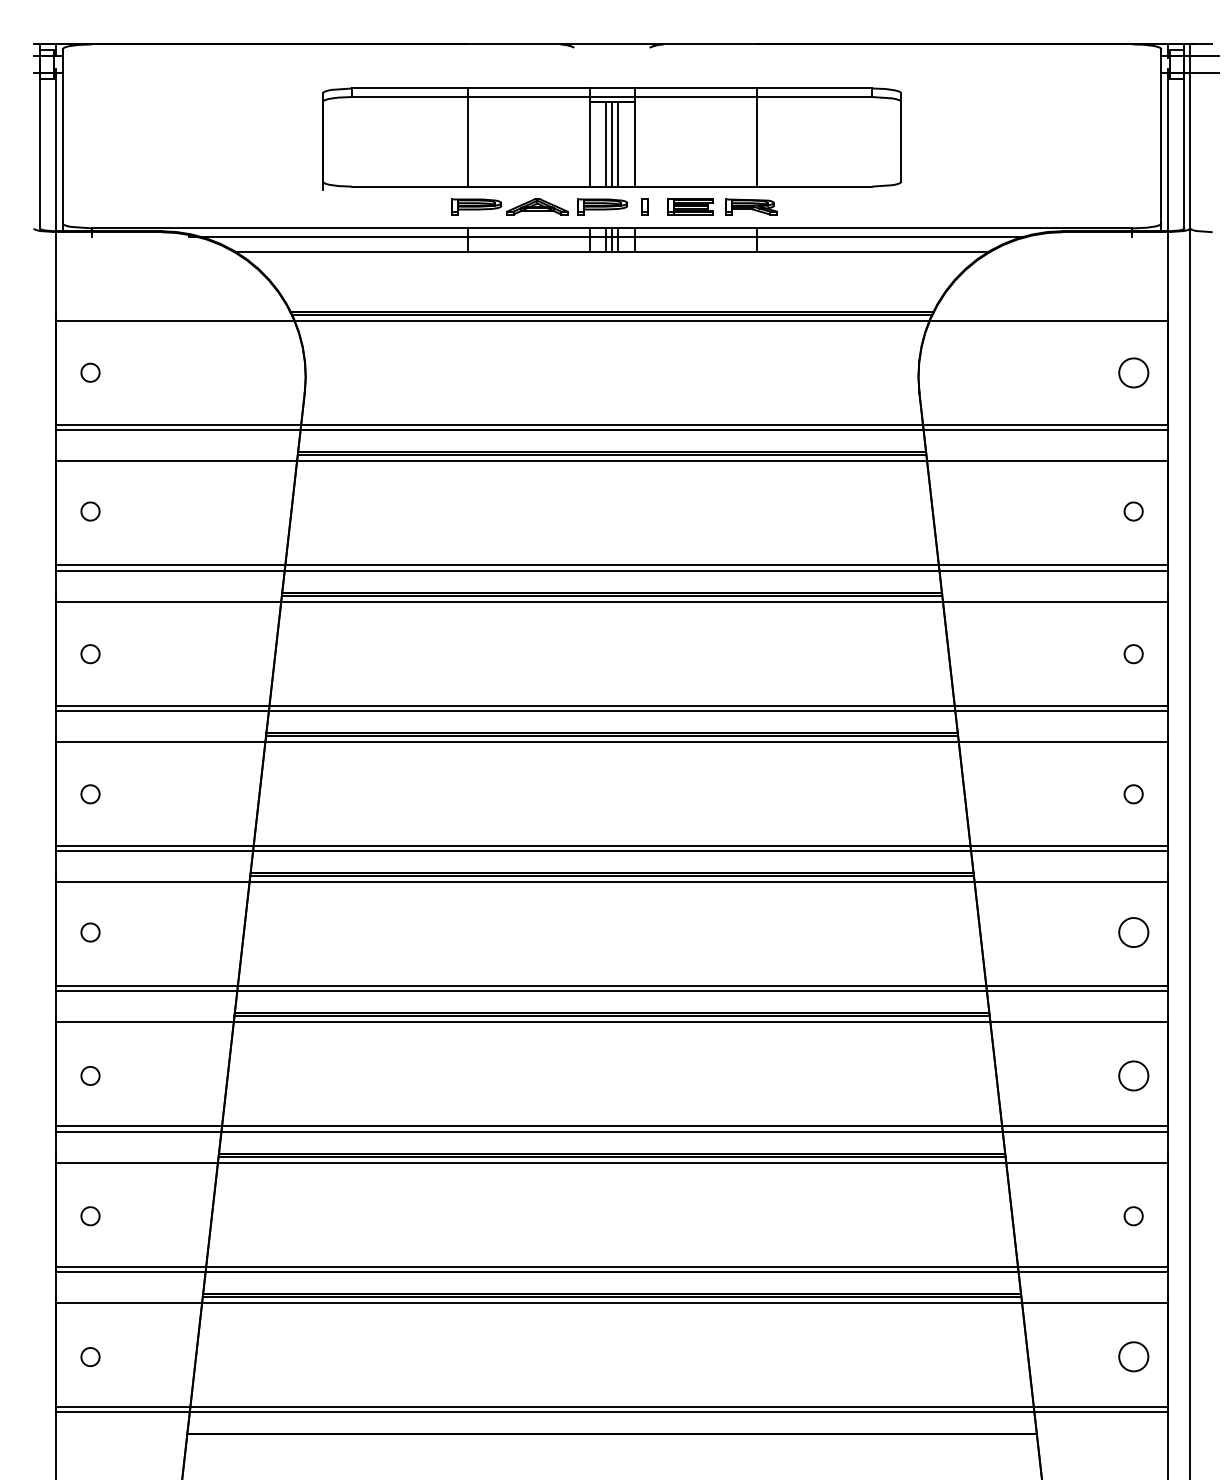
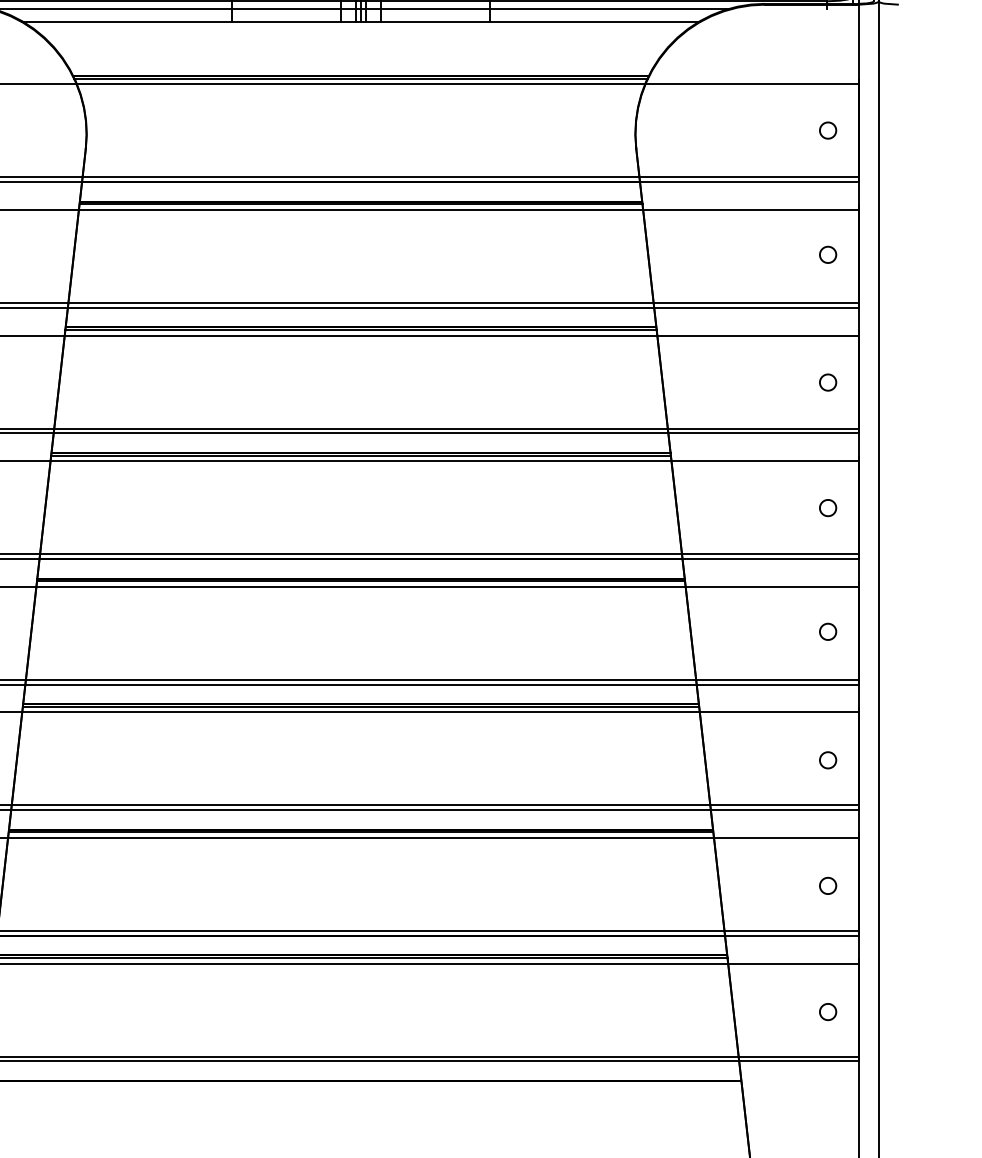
part: (1133, 372) -> (827, 130), size x0.62
part: (1133, 932) -> (827, 631), size x0.62
part: (1133, 1075) -> (827, 759), size x0.62
part: (1133, 1357) -> (827, 1012), size x0.62

